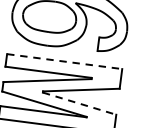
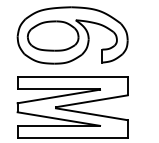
line: (65, 61) -> (73, 76), dashed -> solid
line: (80, 103) -> (92, 114), dashed -> solid

